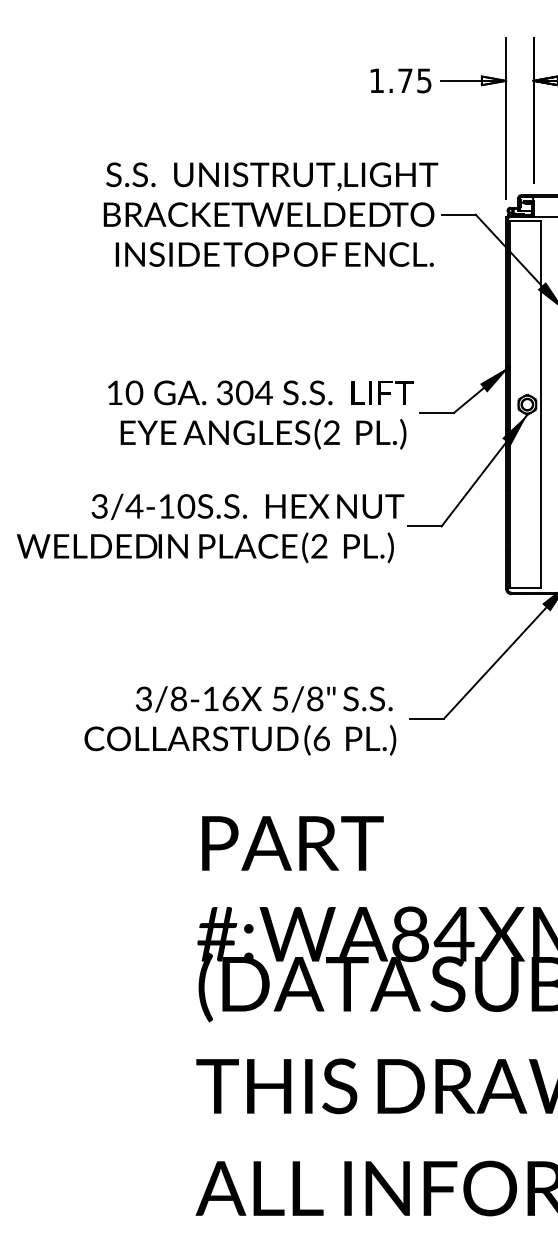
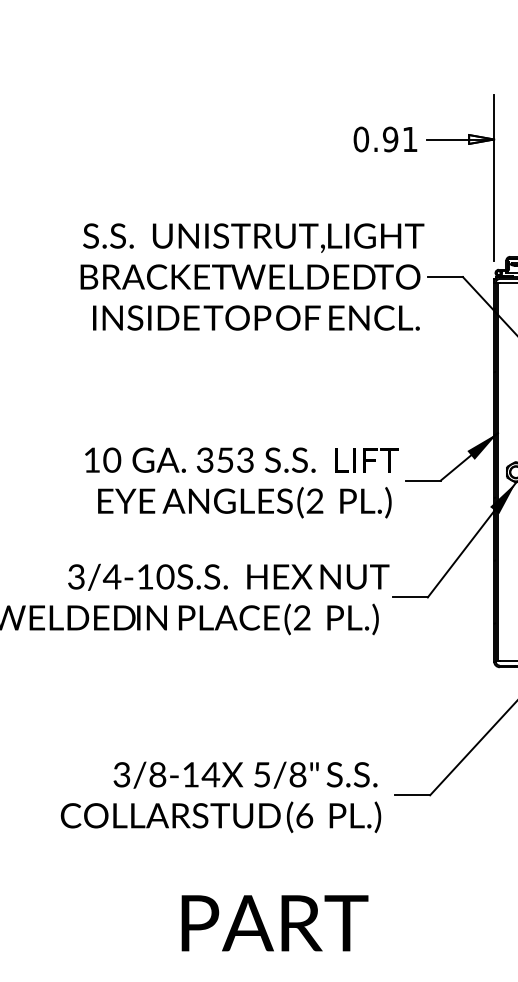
text: (400, 80) -> (385, 139), 1.75 -> 0.91
text: (254, 392) -> (235, 459), 304 -> 353
text: (230, 699) -> (210, 775), 3/8-16 -> 3/8-14

